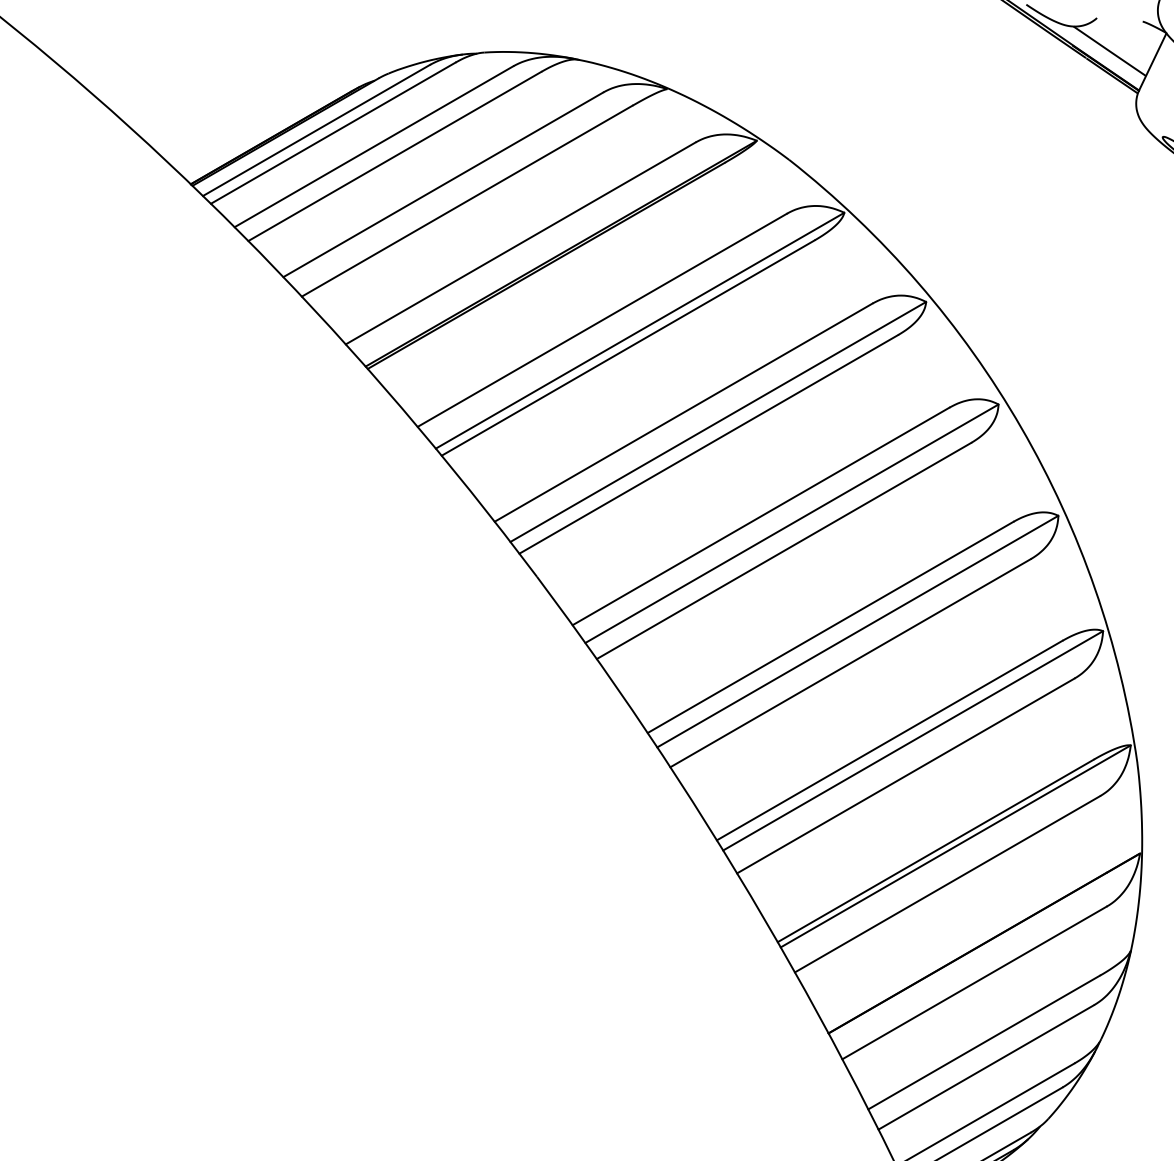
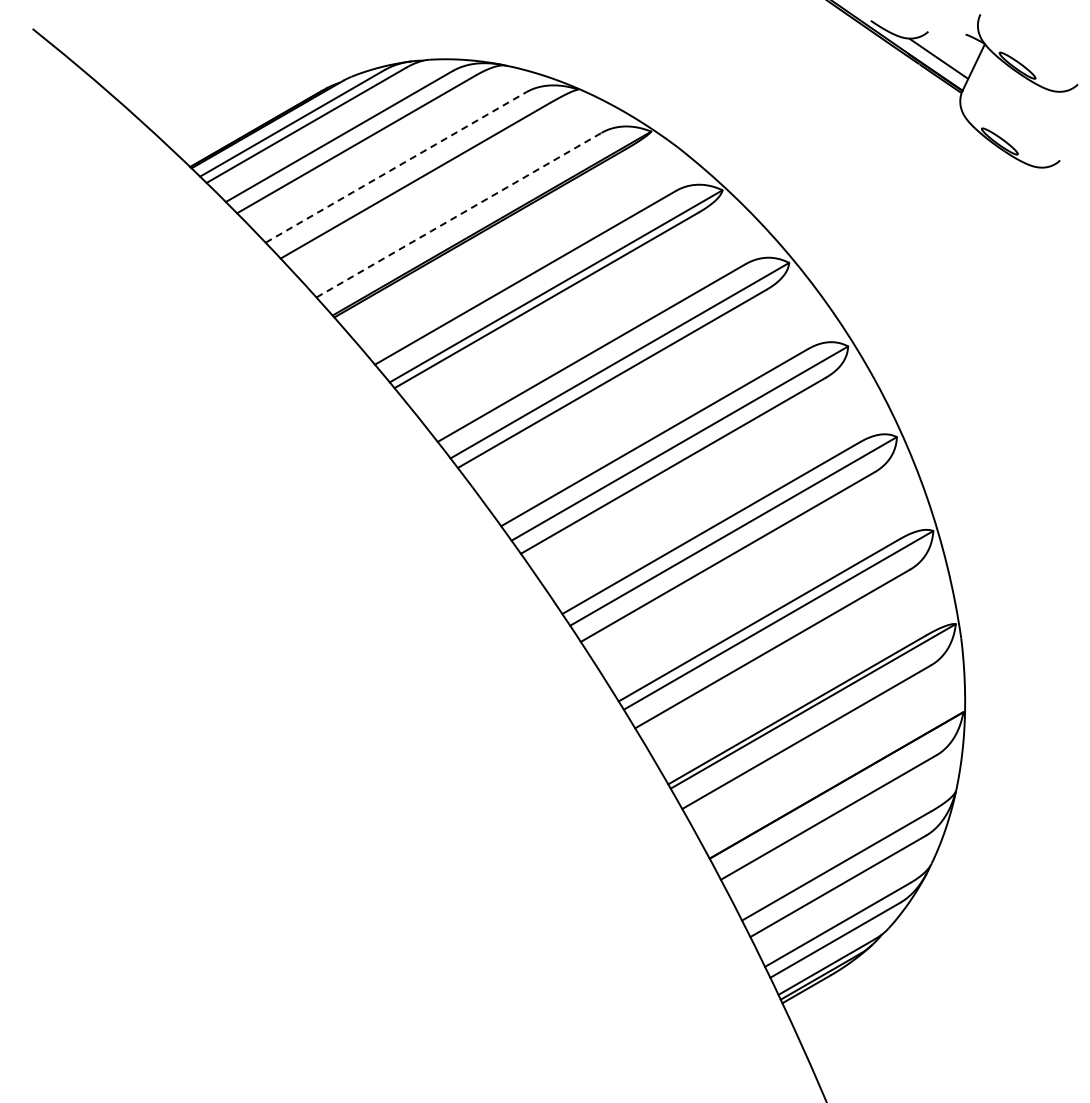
line: (444, 184) -> (396, 167), solid -> dashed
line: (521, 243) -> (459, 215), solid -> dashed

